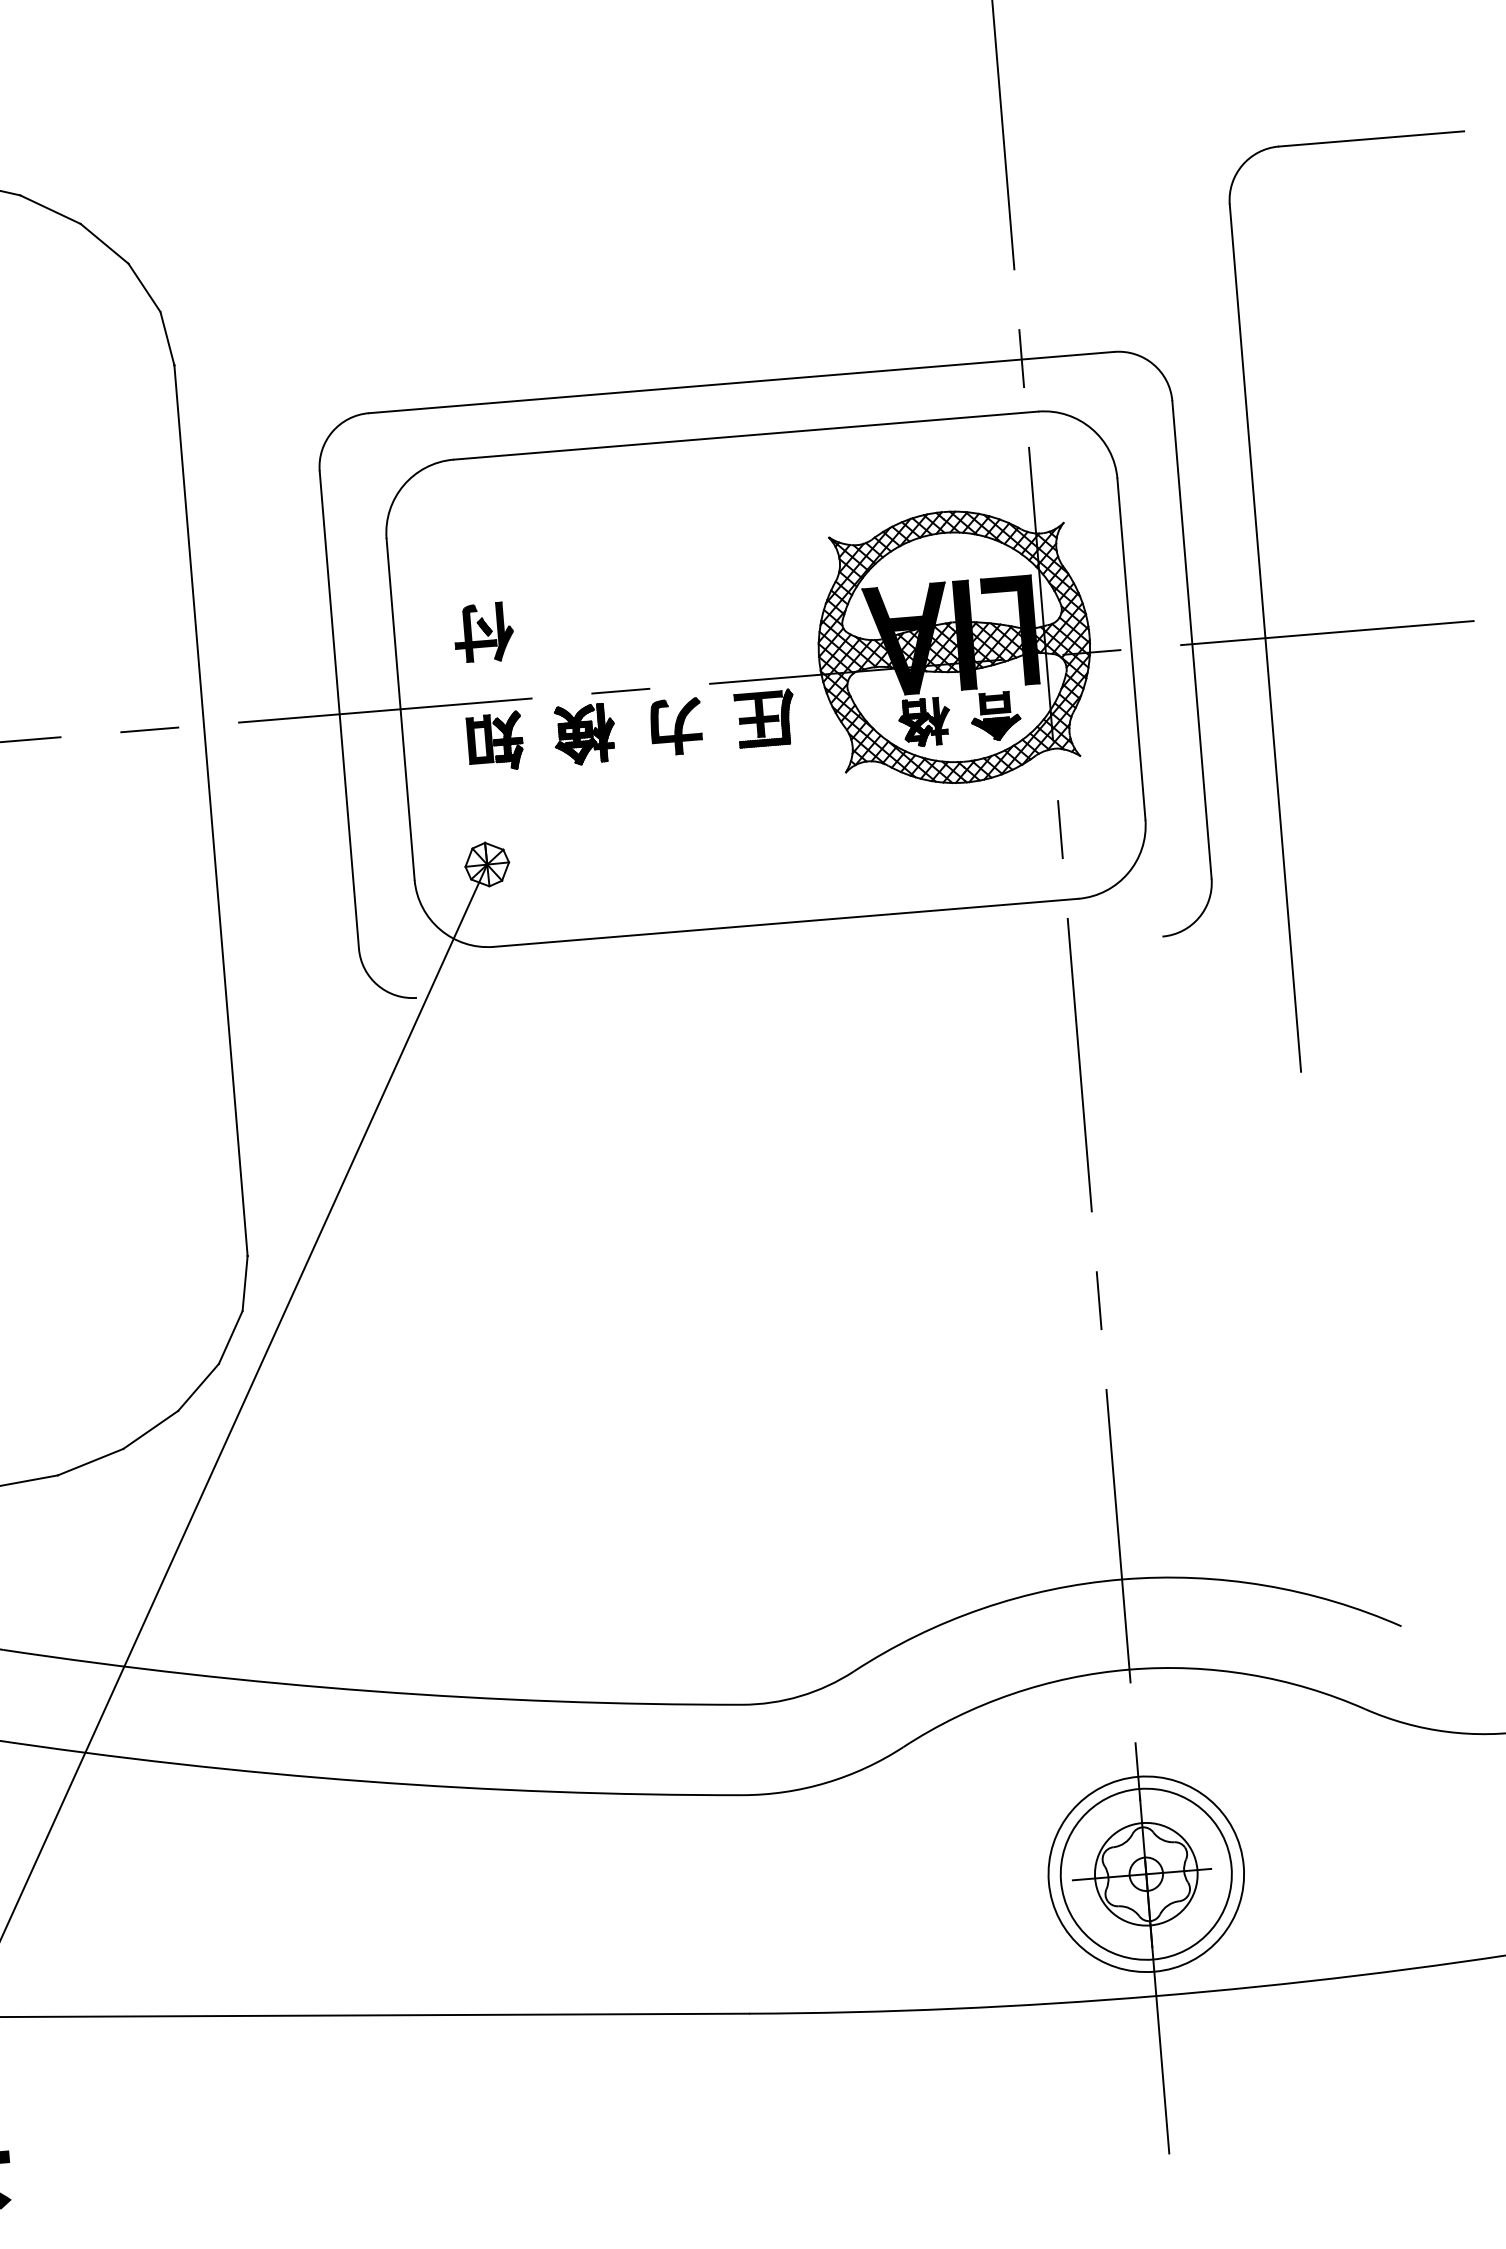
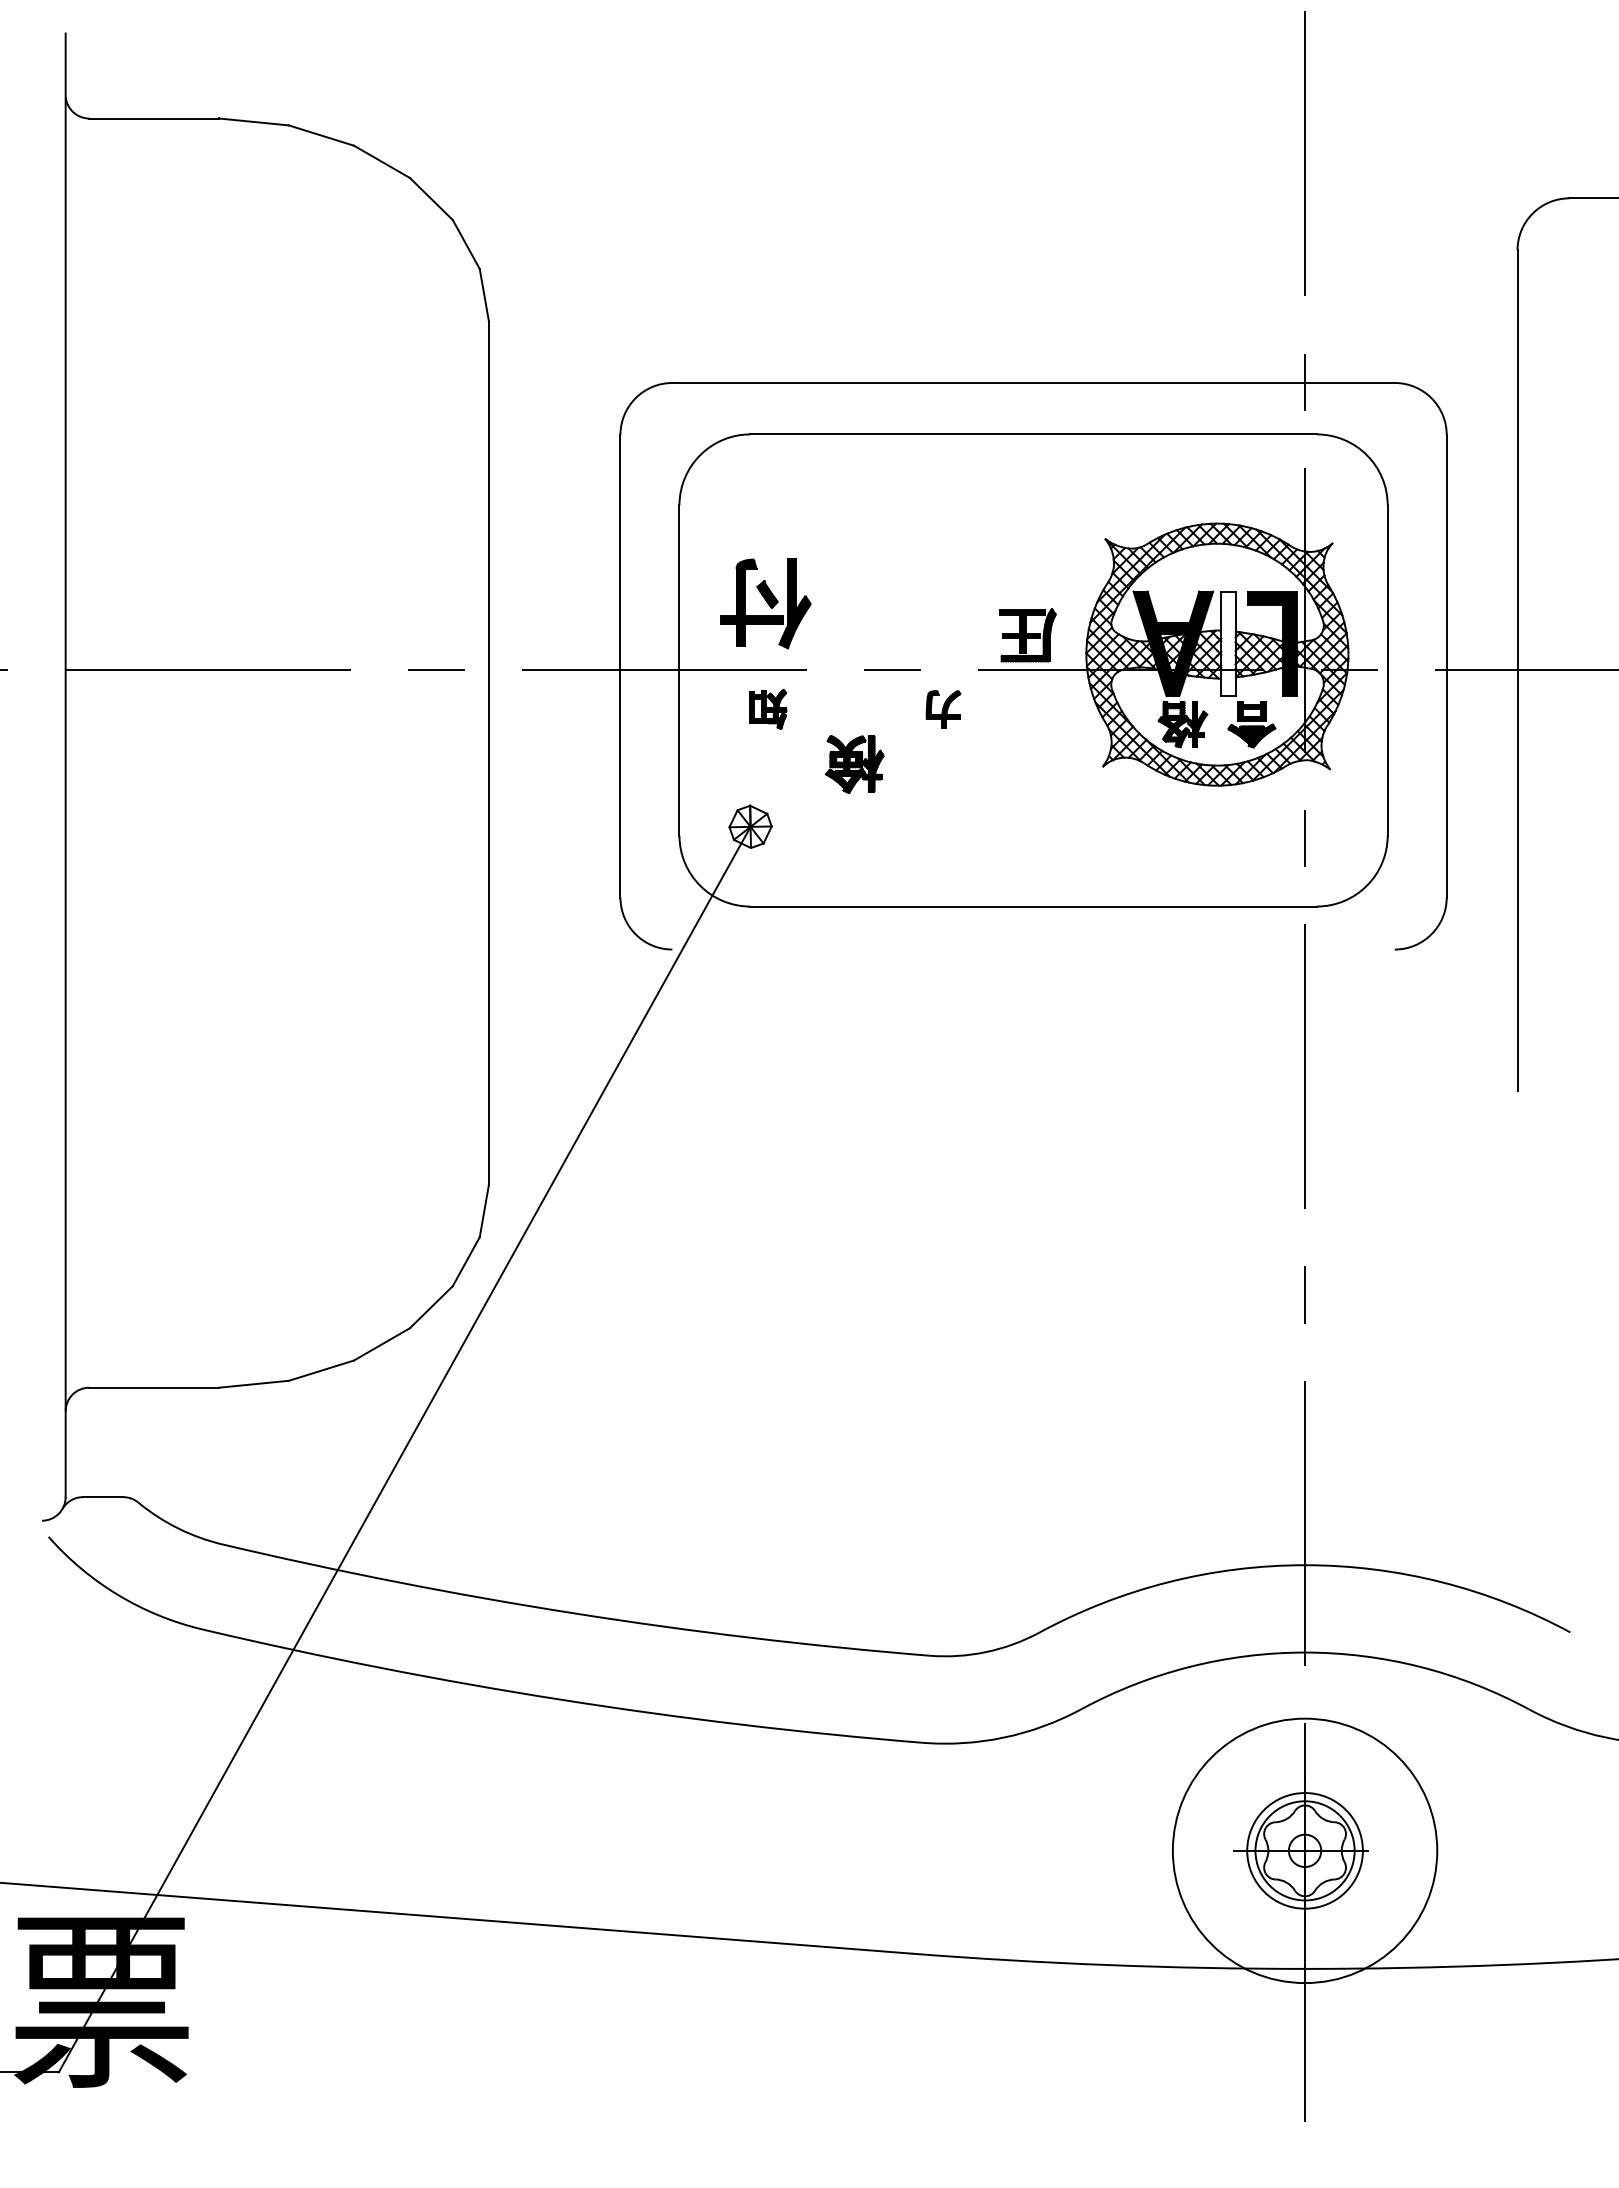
part: (483, 632) -> (765, 603), size x1.6
fill: (964, 634) -> (1228, 643), removed
part: (765, 718) -> (1027, 635), moved
part: (676, 727) -> (943, 709), size x0.7
part: (584, 734) -> (854, 764), moved
part: (494, 742) -> (767, 709), size x0.7
circle: (1145, 1873) -> (1304, 1850), size x0.7
circle: (1145, 1873) -> (1304, 1850), size x1.4

